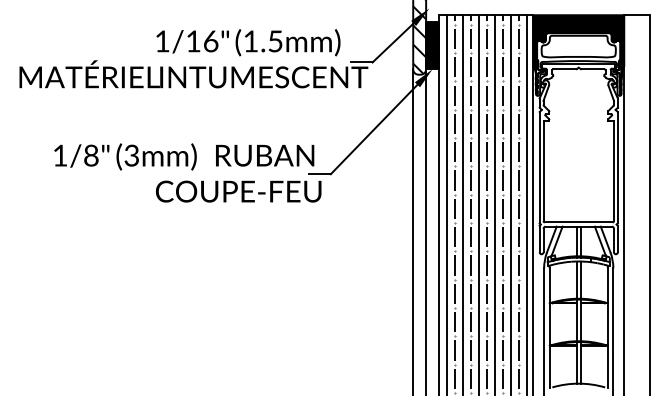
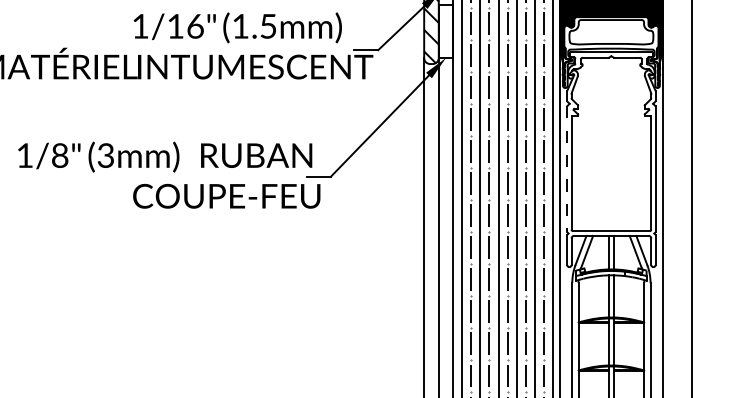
fill: (432, 45) -> (445, 31), removed
line: (539, 167) -> (567, 169), solid -> dashed

